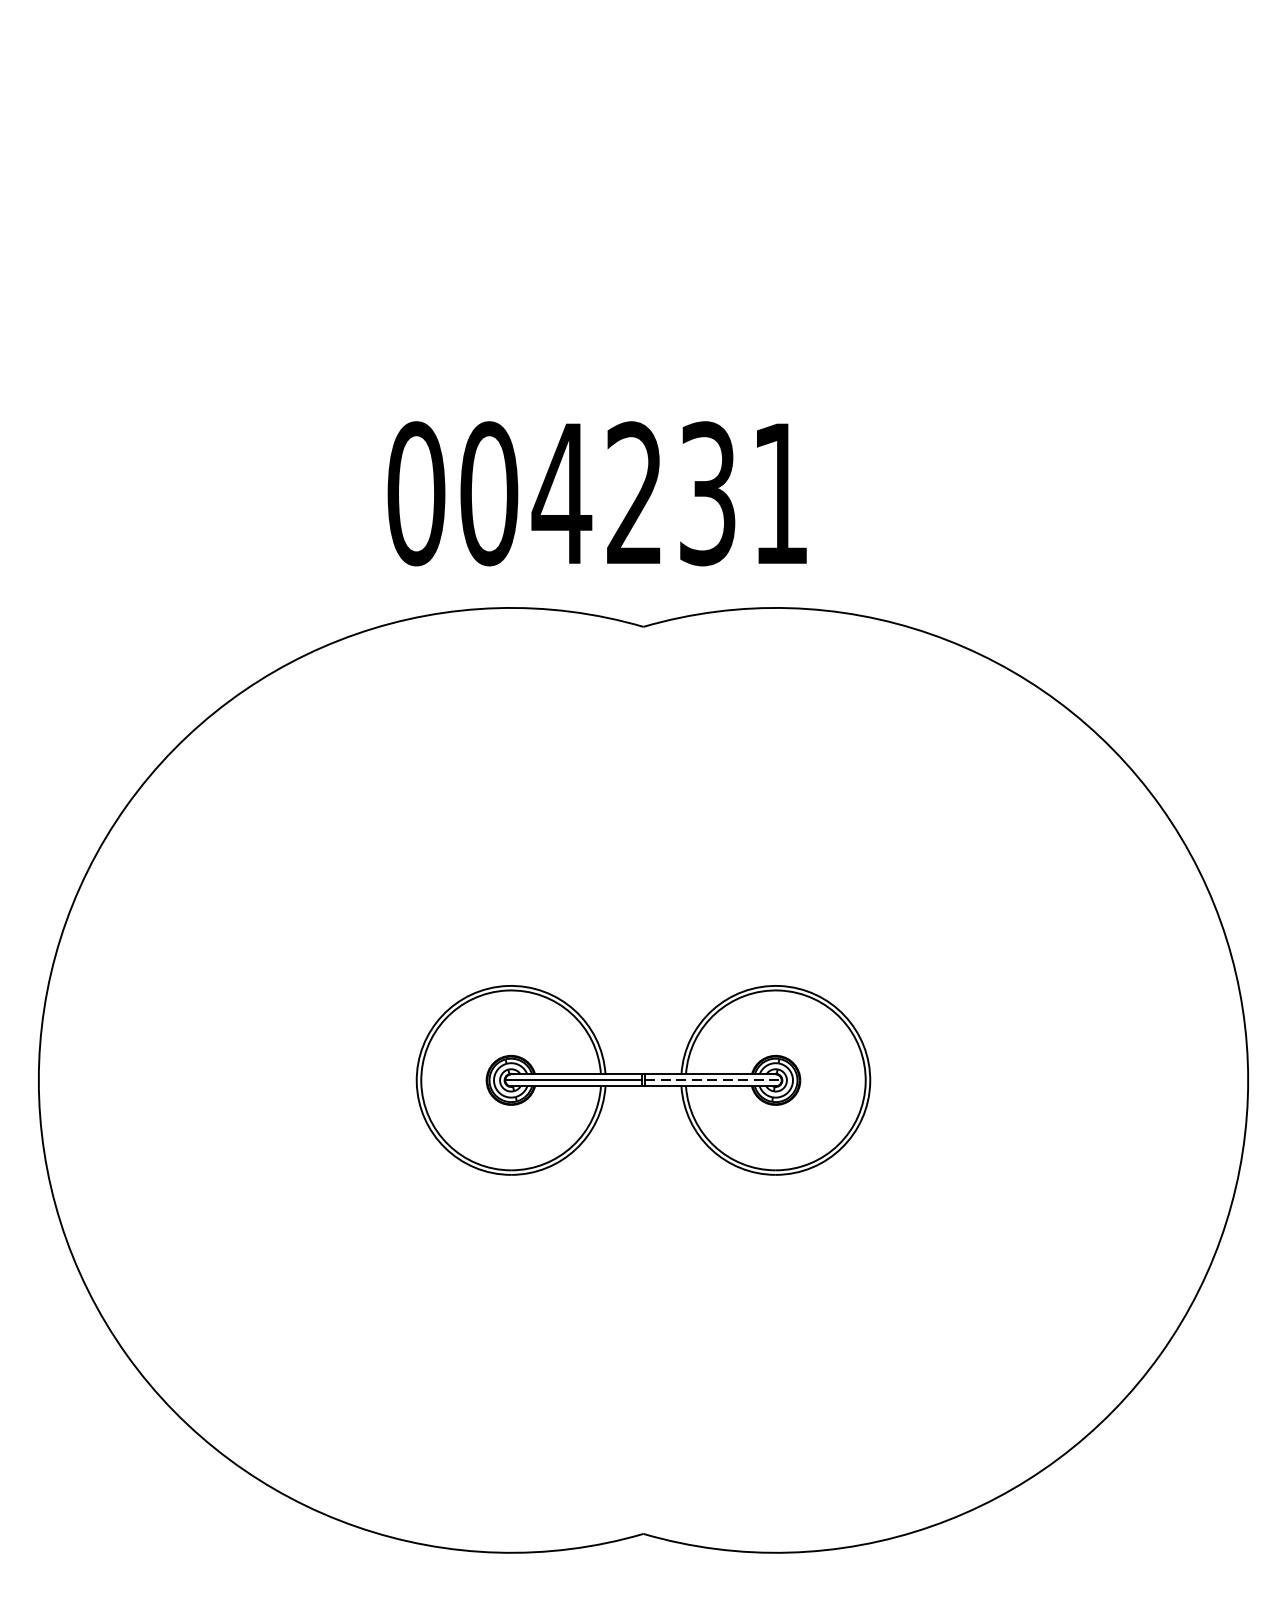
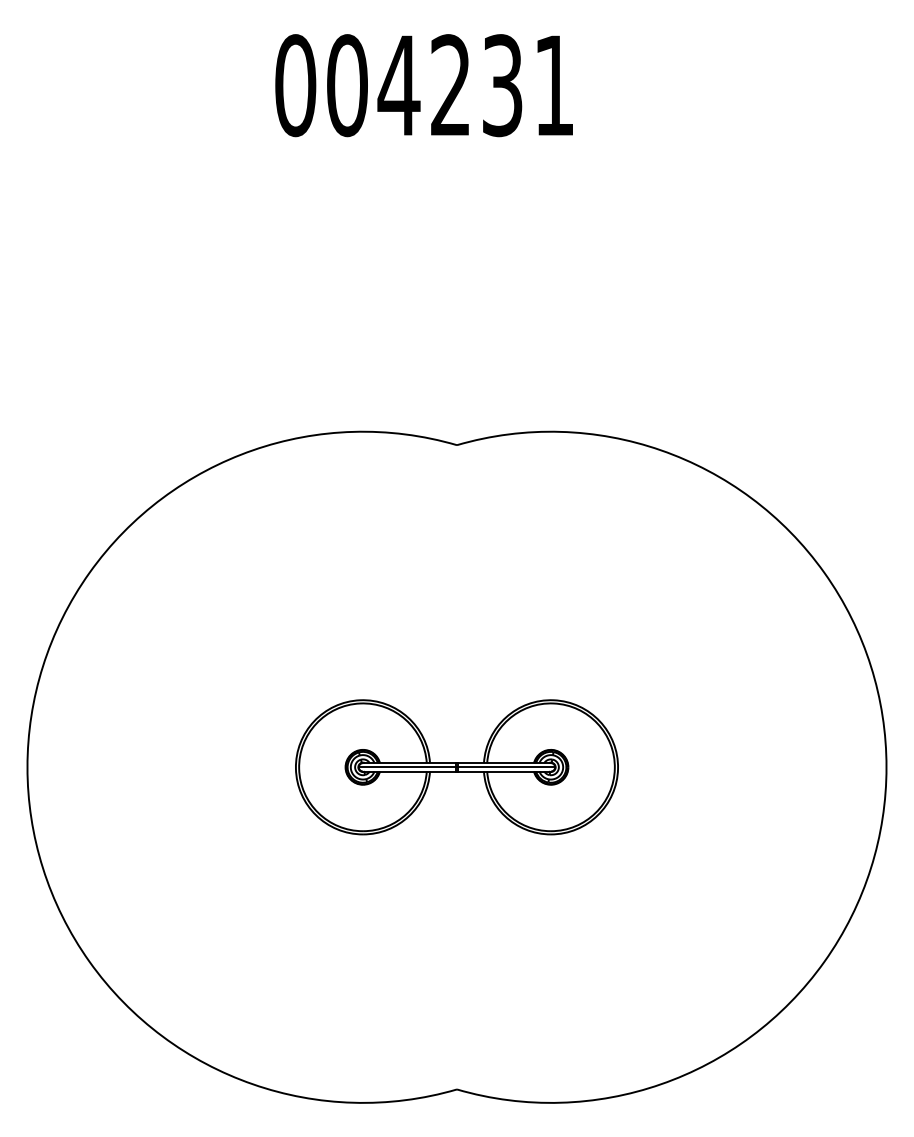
text: (596, 493) -> (423, 85), moved
line: (714, 1080) -> (507, 767), dashed -> solid

